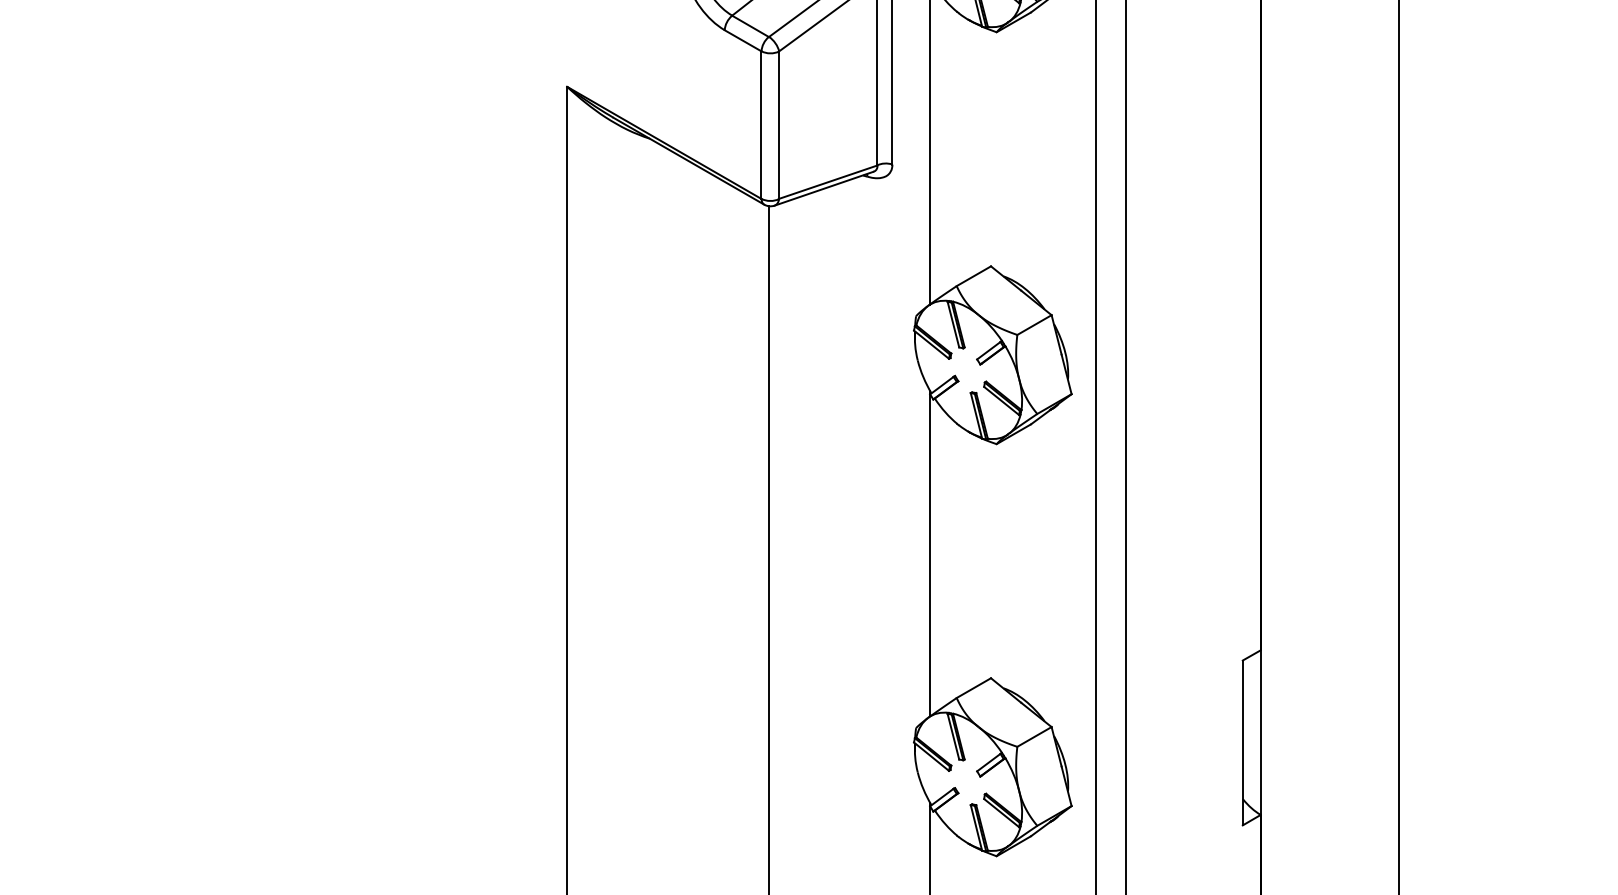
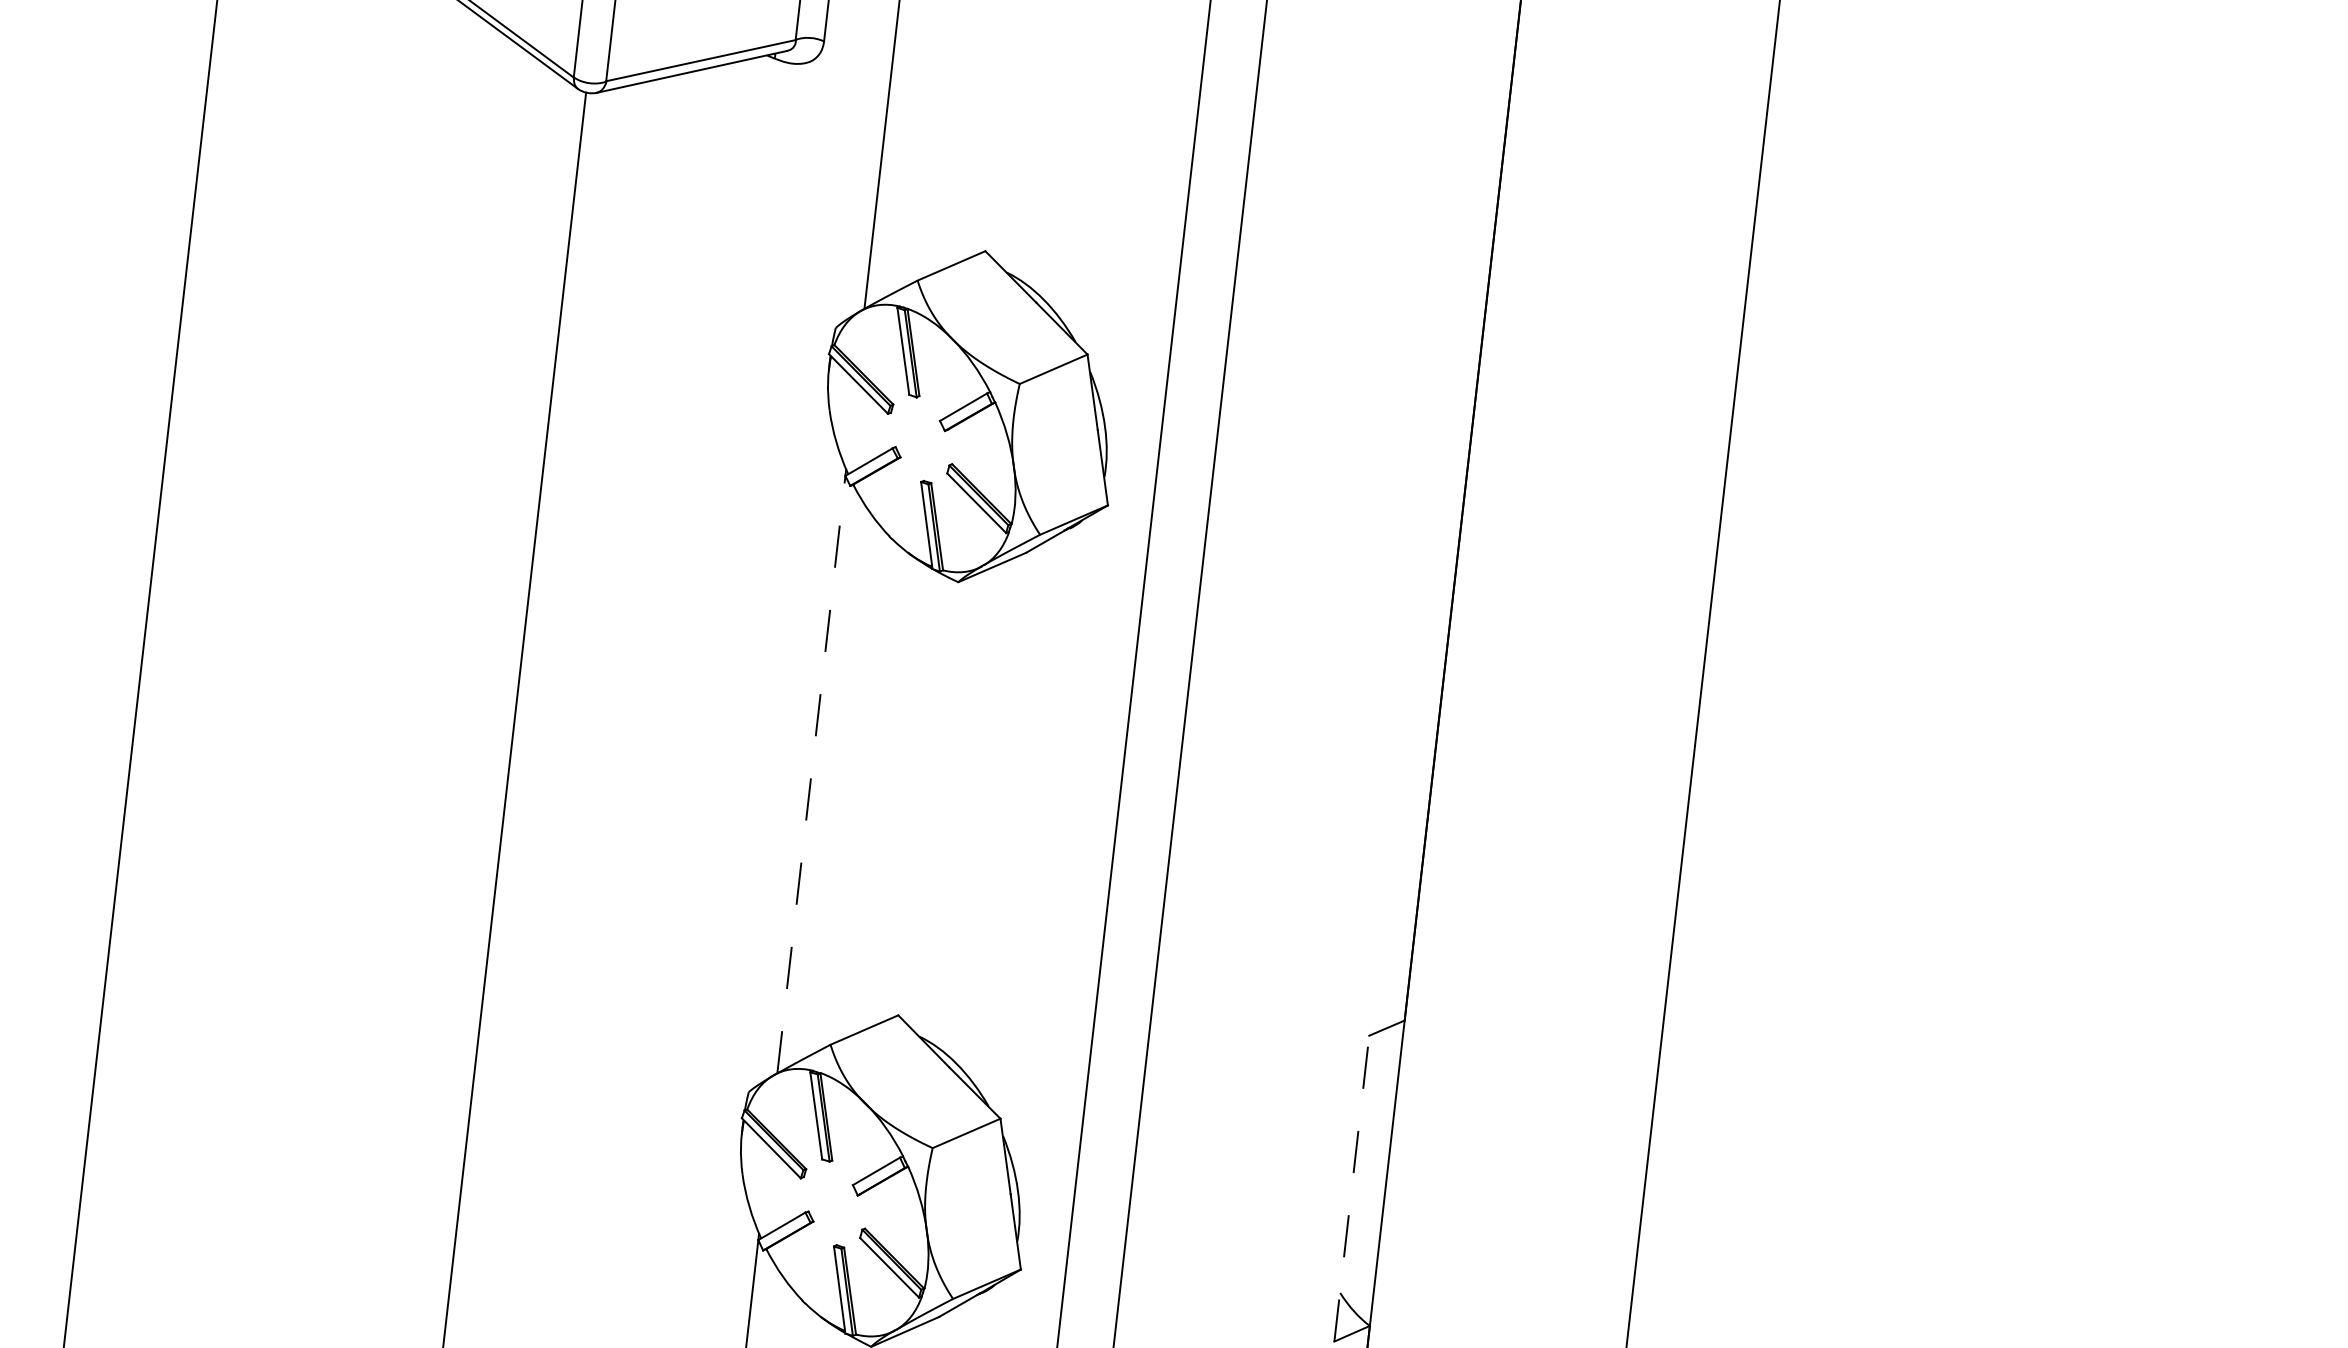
line: (930, 555) -> (812, 774), solid -> dashed
line: (1242, 742) -> (1351, 1187), solid -> dashed

